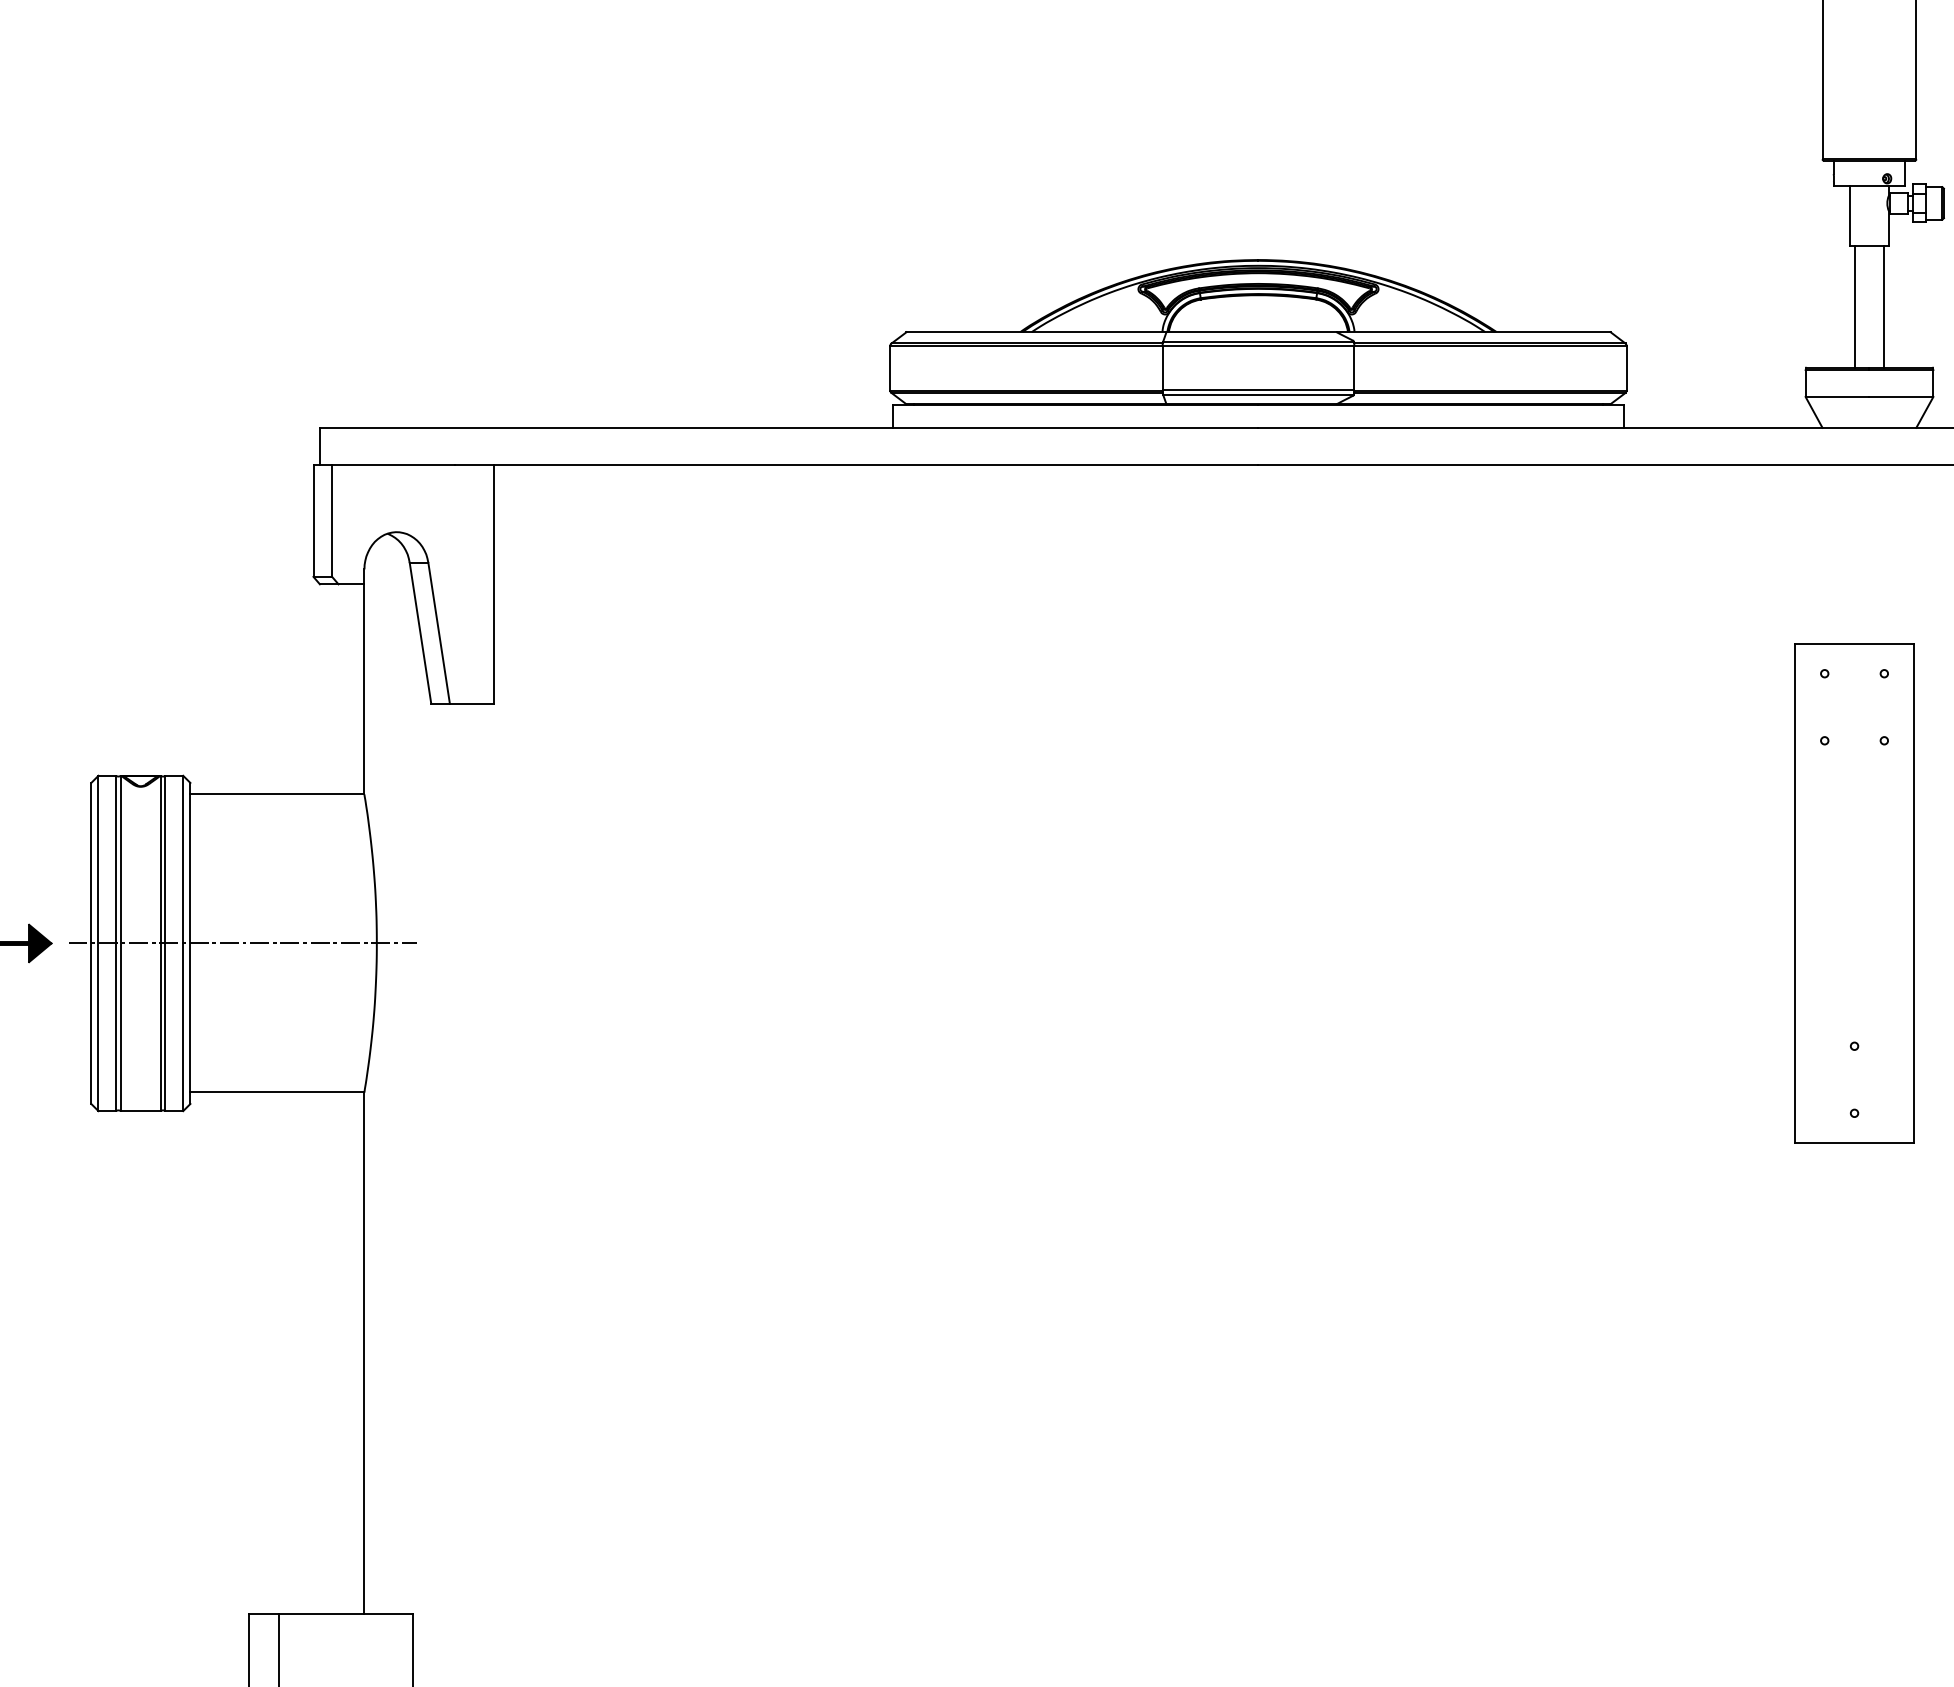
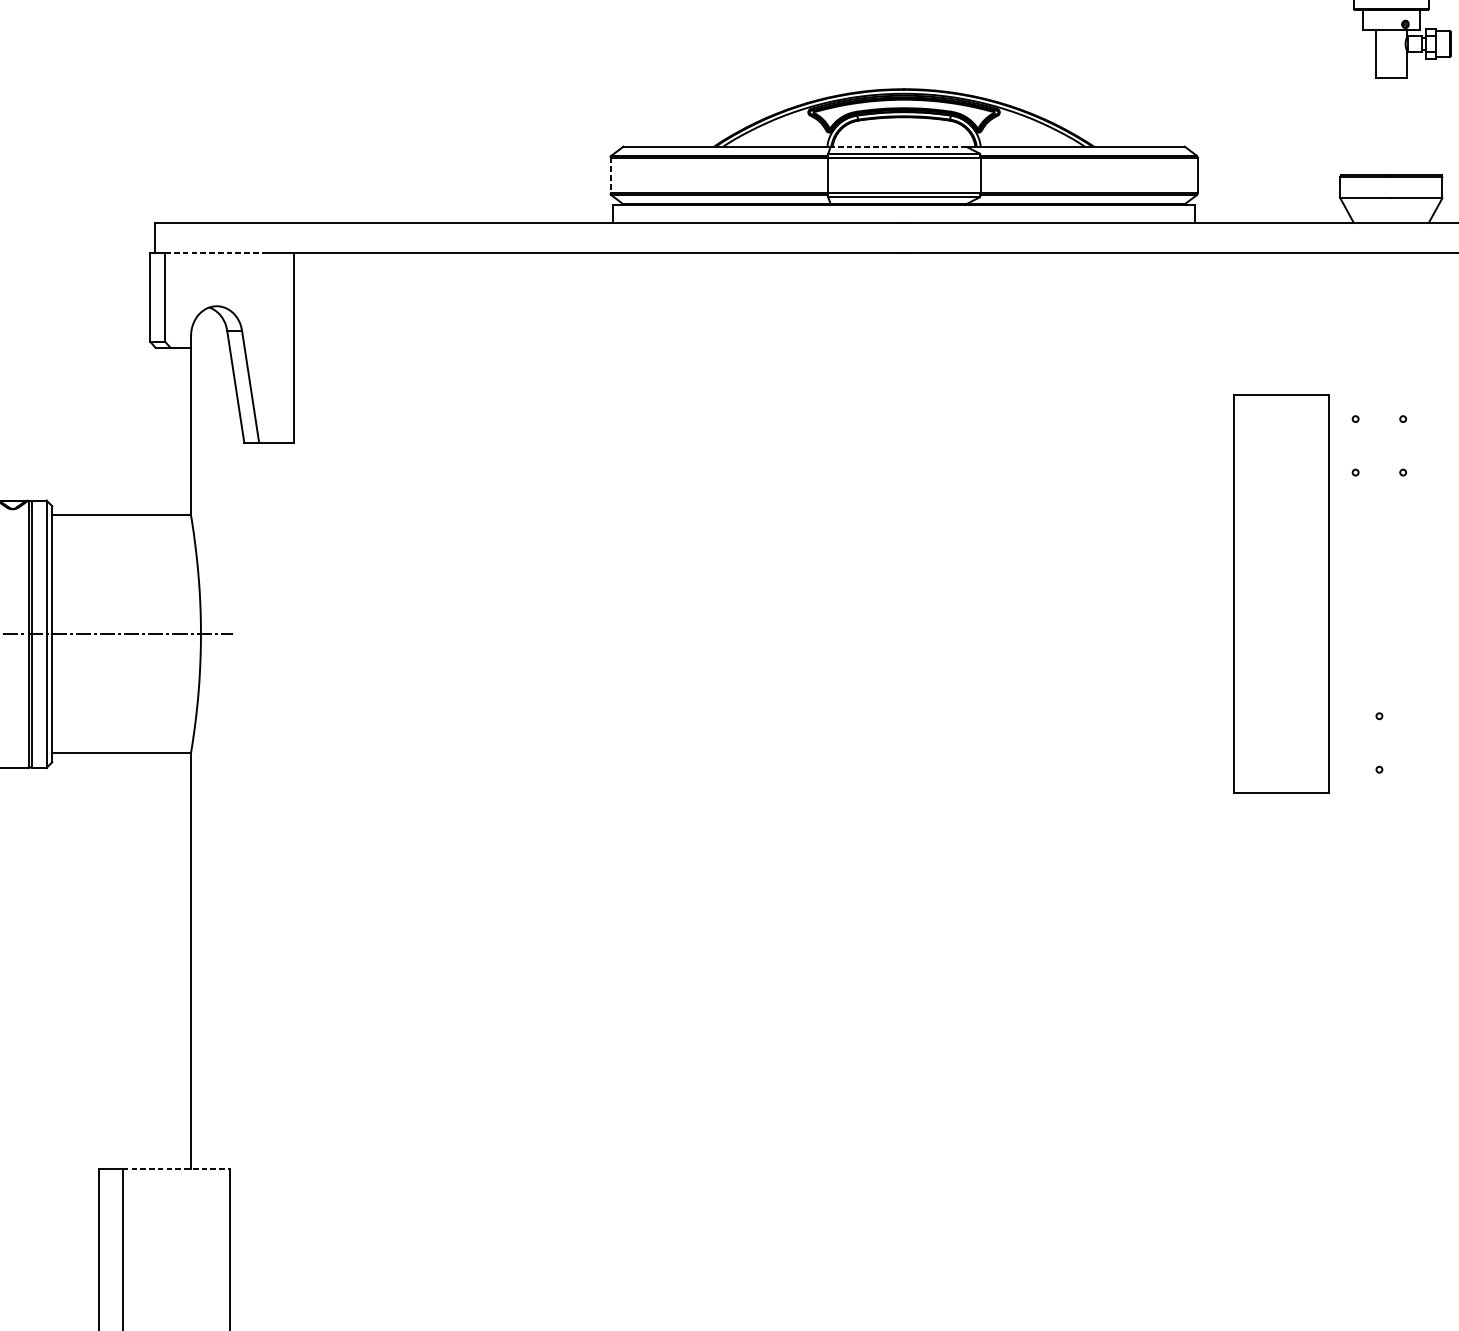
line: (1854, 306) -> (1379, 126), removed
line: (1884, 306) -> (1403, 126), removed
line: (1251, 332) -> (898, 146), solid -> dashed
line: (890, 368) -> (610, 175), solid -> dashed
line: (394, 465) -> (215, 253), solid -> dashed
part: (1854, 893) -> (1281, 594), moved
line: (346, 1614) -> (176, 1169), solid -> dashed

